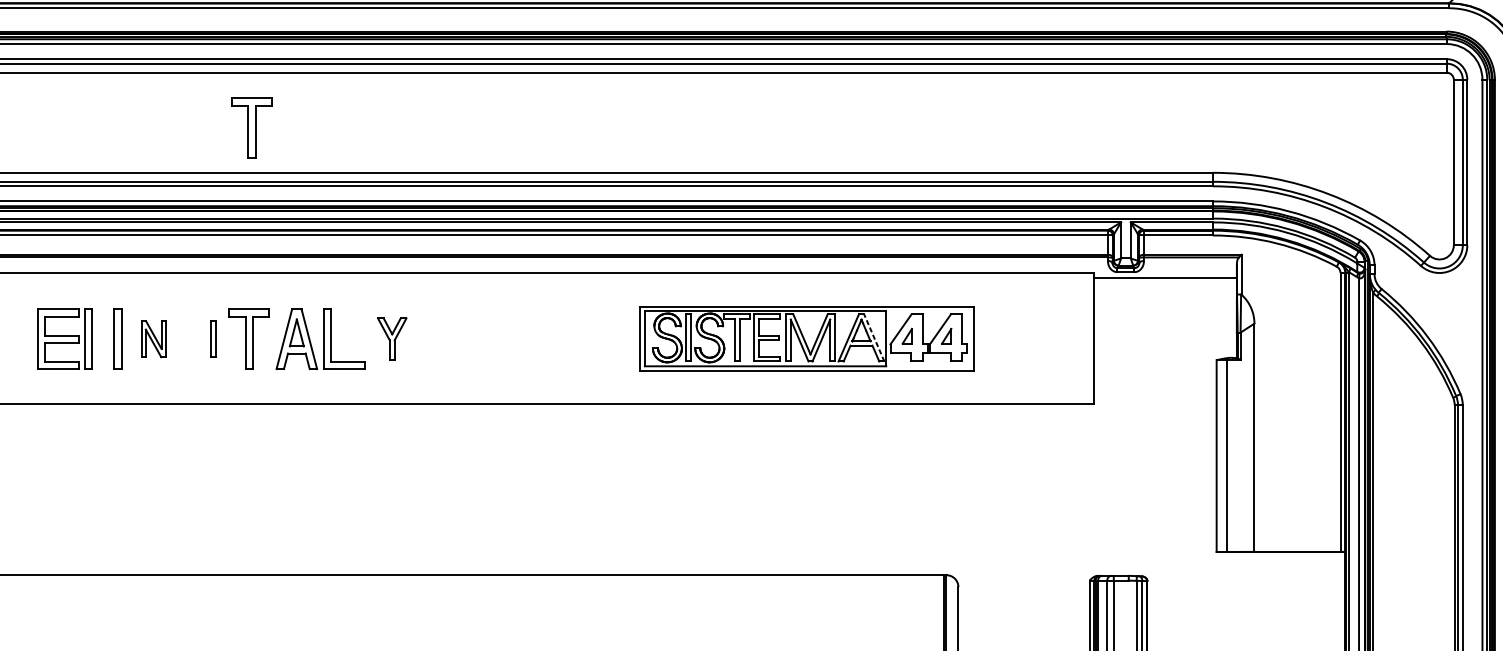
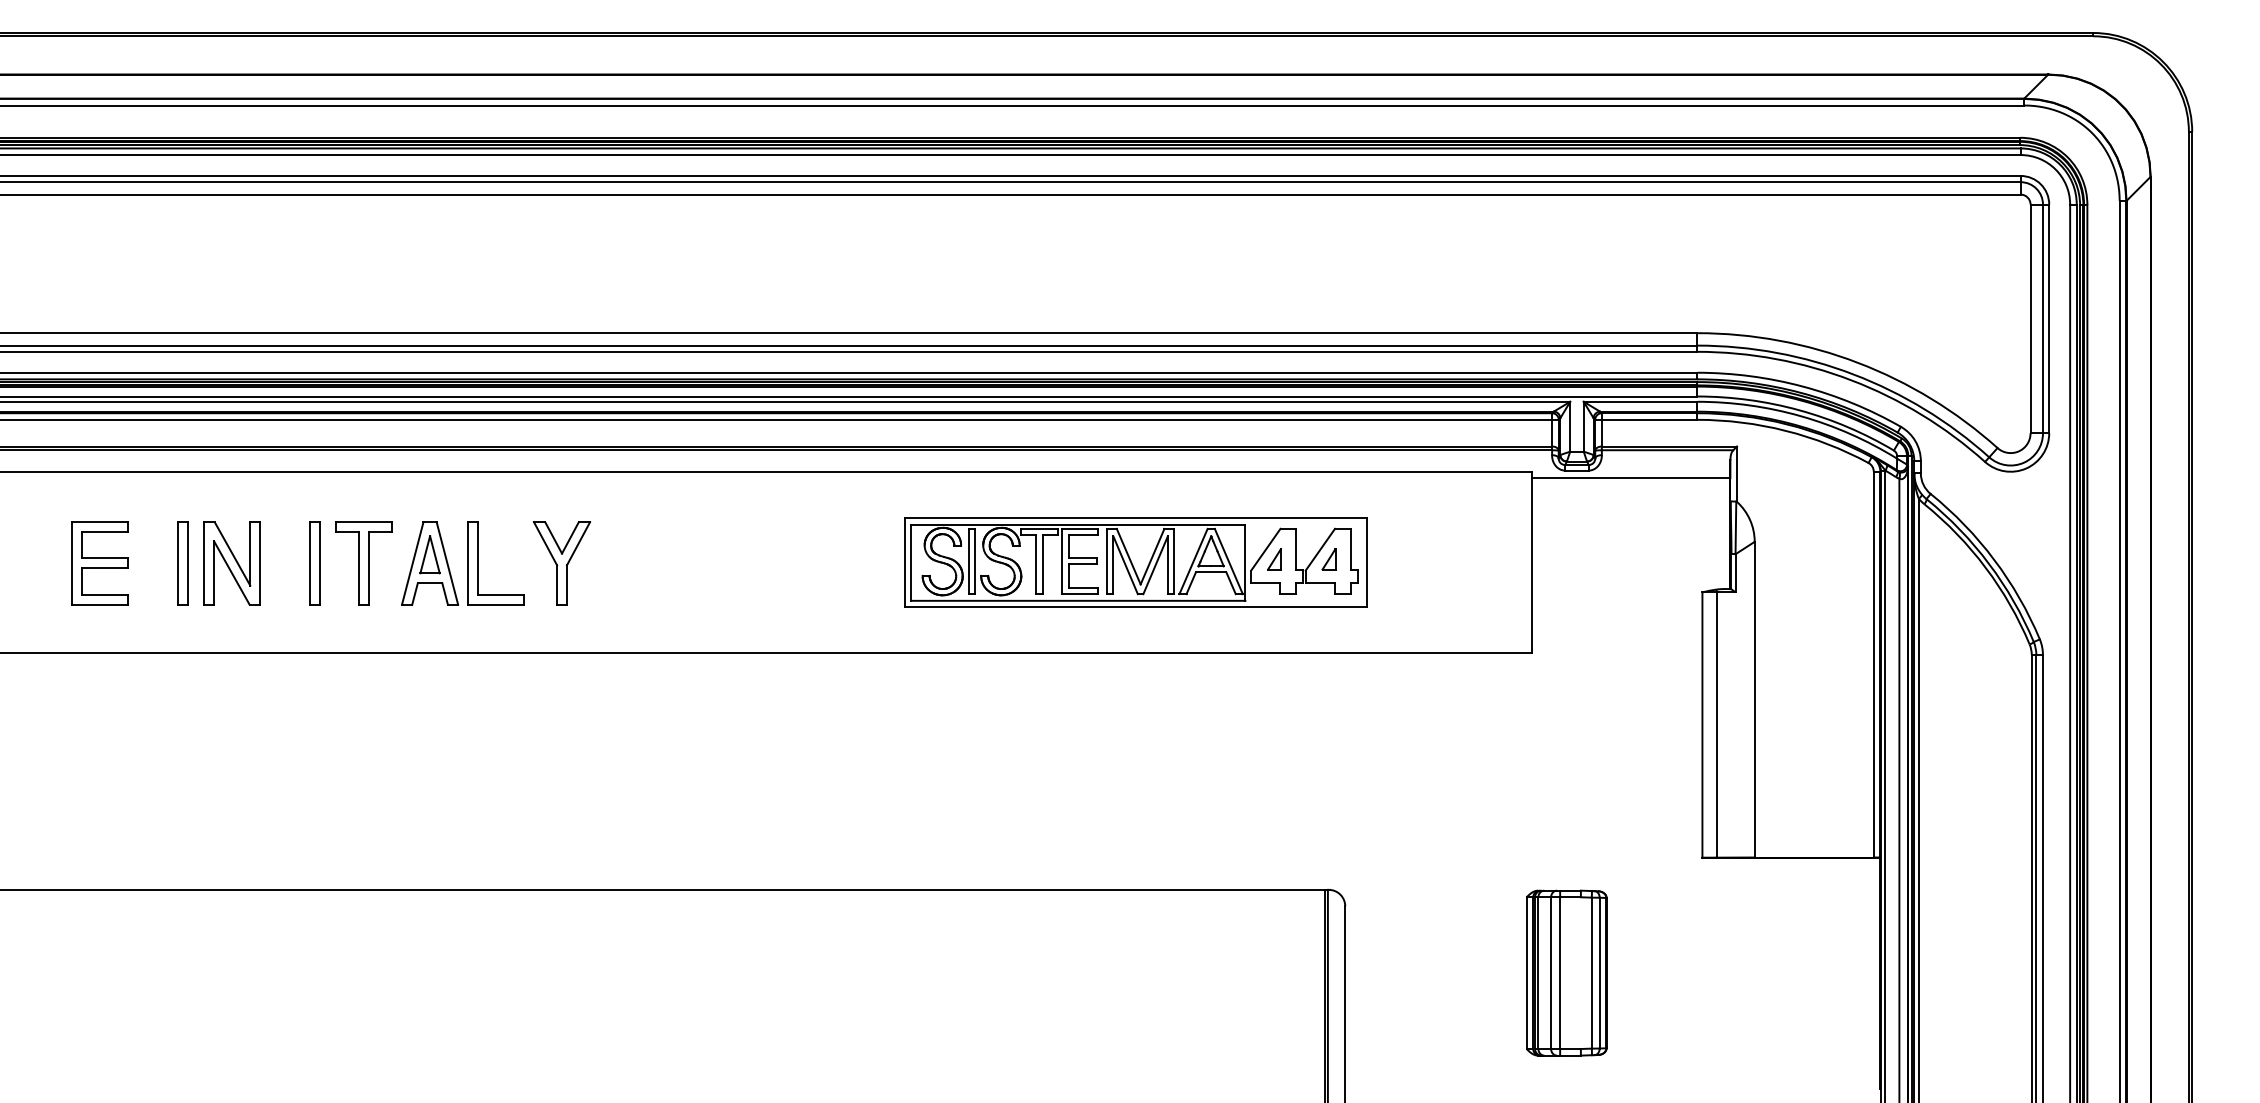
part: (251, 128) -> (367, 271), removed
line: (874, 337) -> (1228, 561), dashed -> solid
part: (88, 339) -> (141, 563), removed
part: (153, 339) -> (231, 563), size x1.67
part: (213, 339) -> (314, 563), size x1.67
part: (391, 339) -> (561, 563), size x1.43

